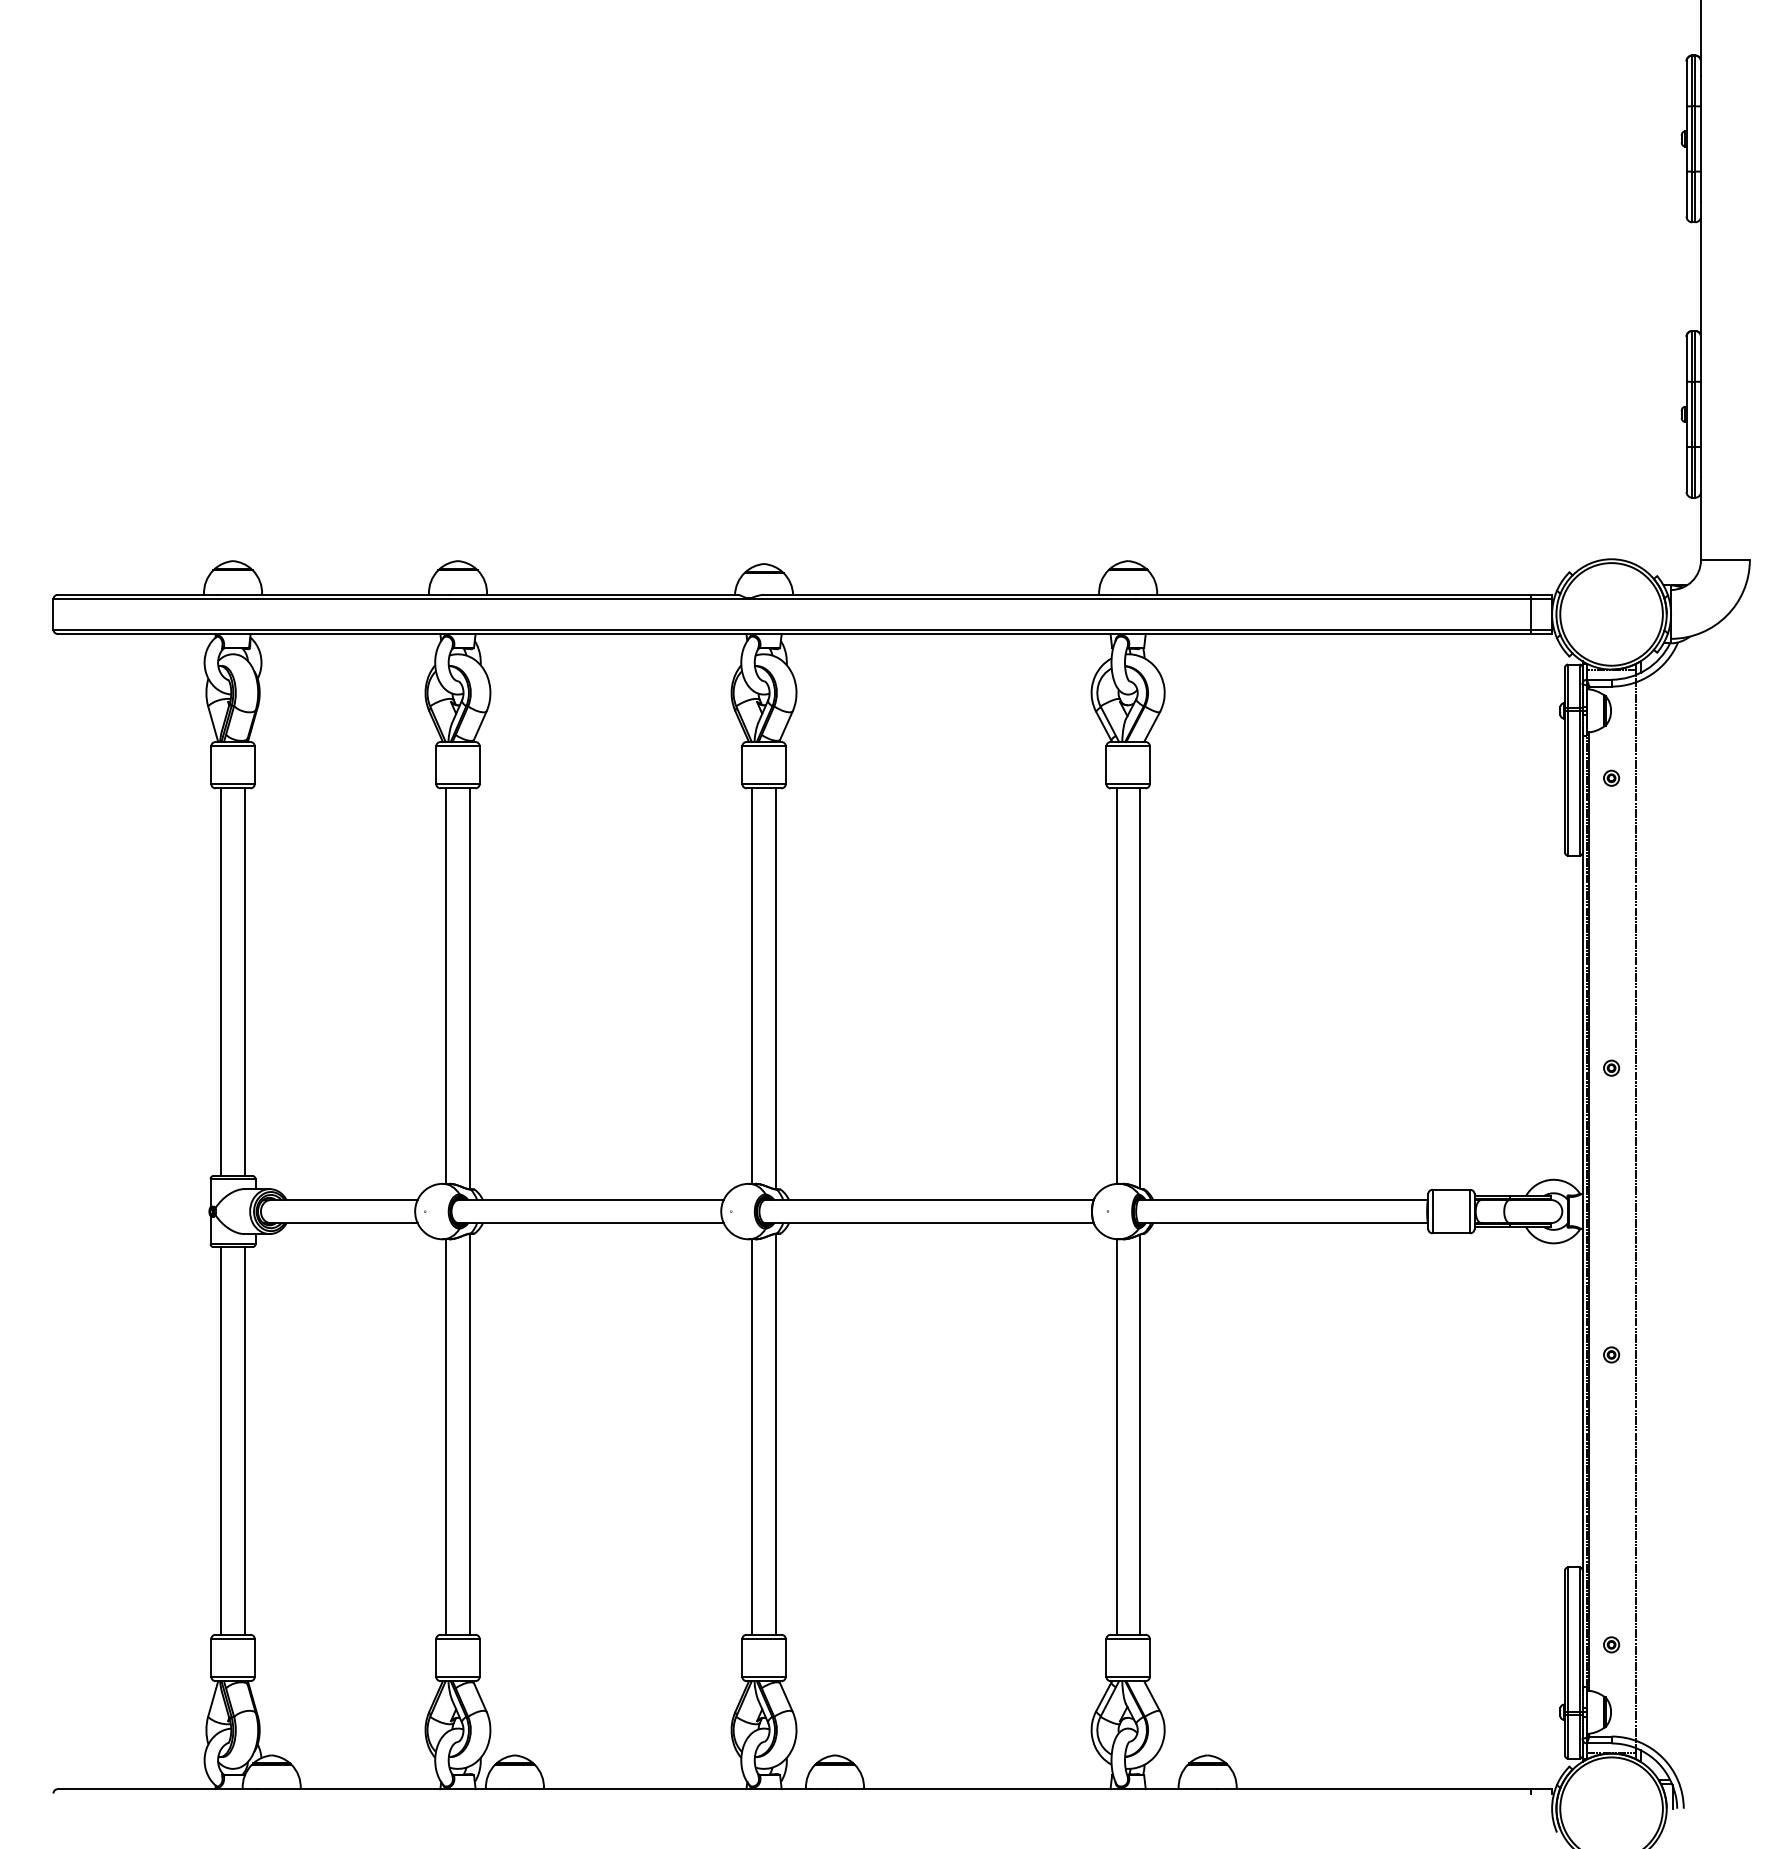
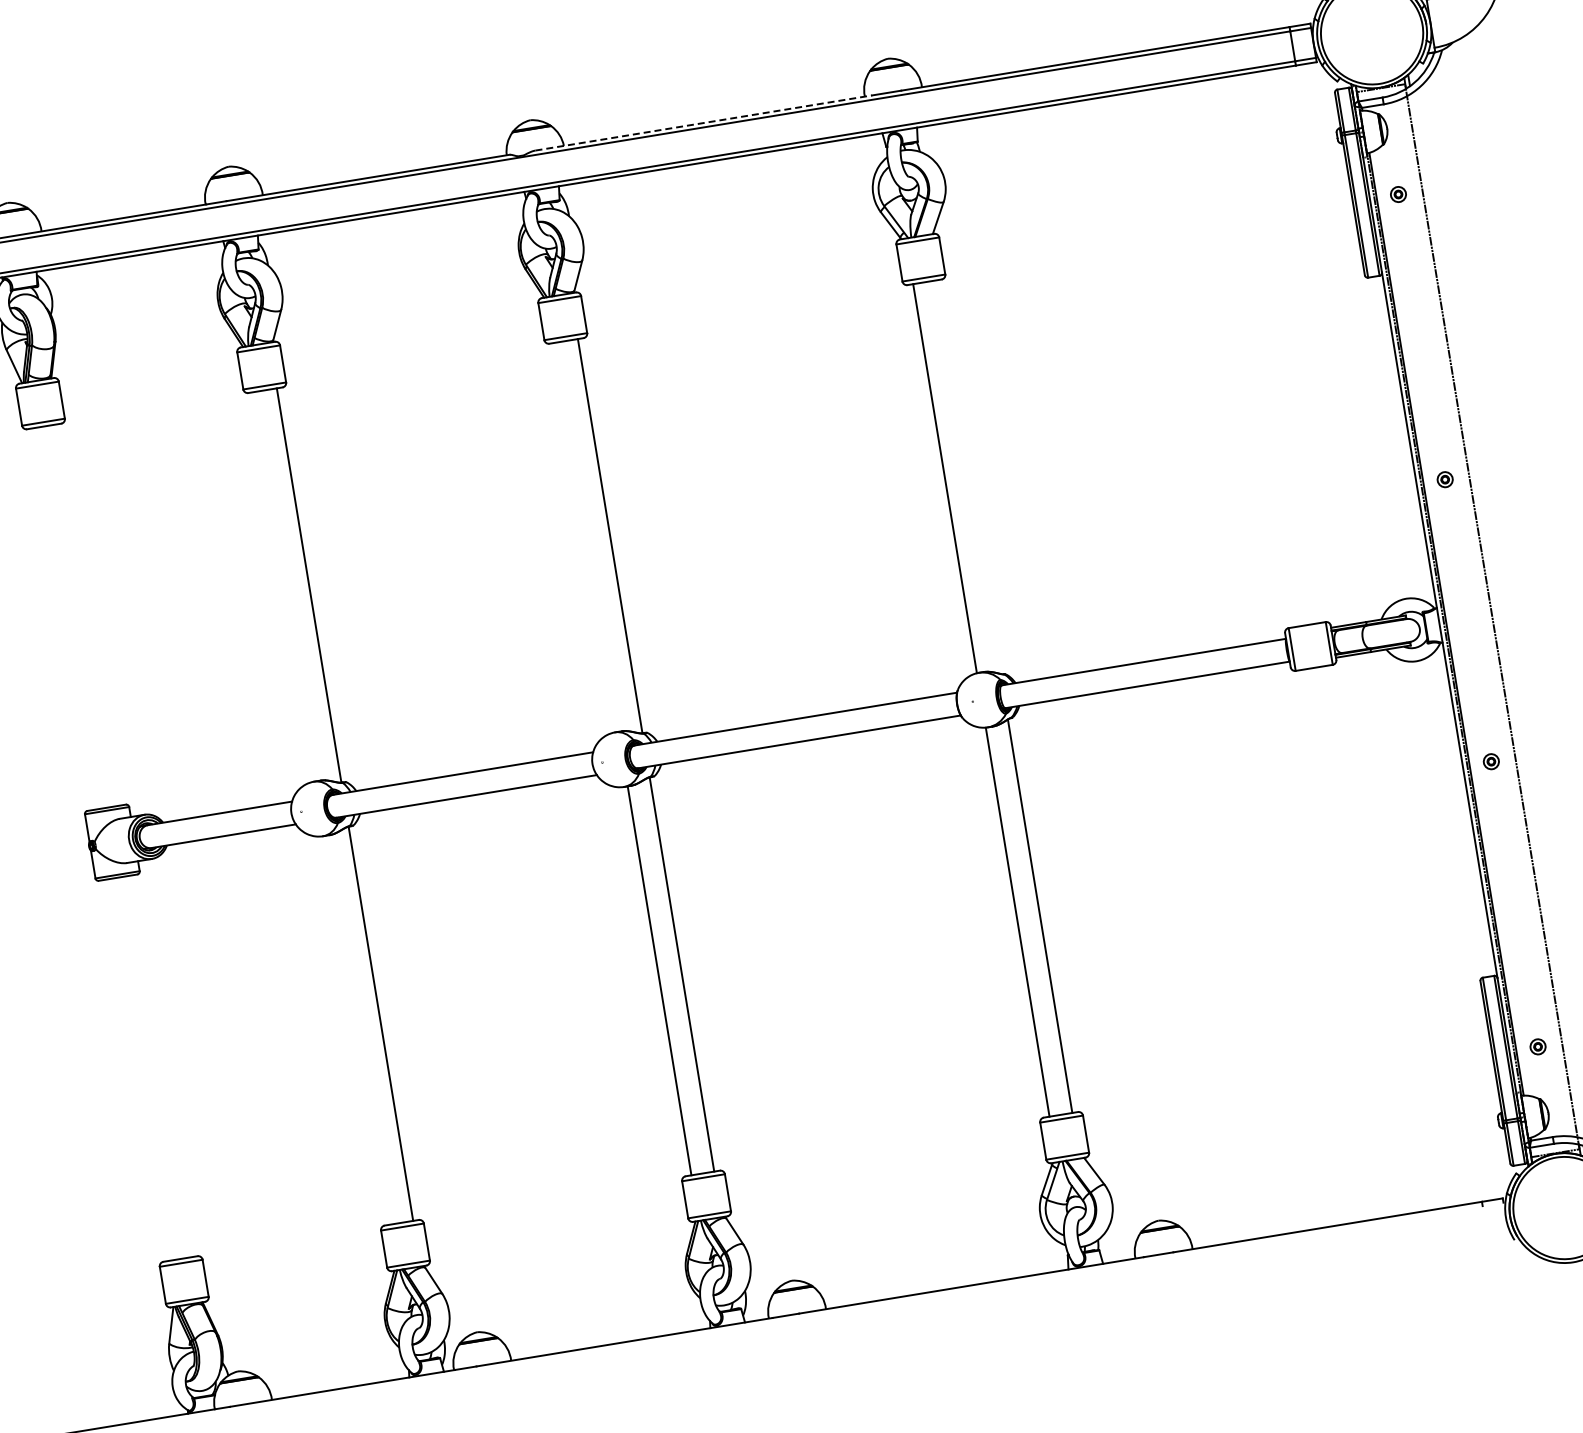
line: (935, 594) -> (703, 122), solid -> dashed
line: (221, 982) -> (64, 619), removed
line: (244, 982) -> (86, 615), removed
line: (446, 985) -> (285, 585), removed
line: (752, 985) -> (586, 536), removed
line: (1139, 988) -> (968, 477), removed
line: (446, 1436) -> (358, 1029), removed
line: (221, 1440) -> (137, 1069), removed
line: (244, 1440) -> (160, 1066), removed

